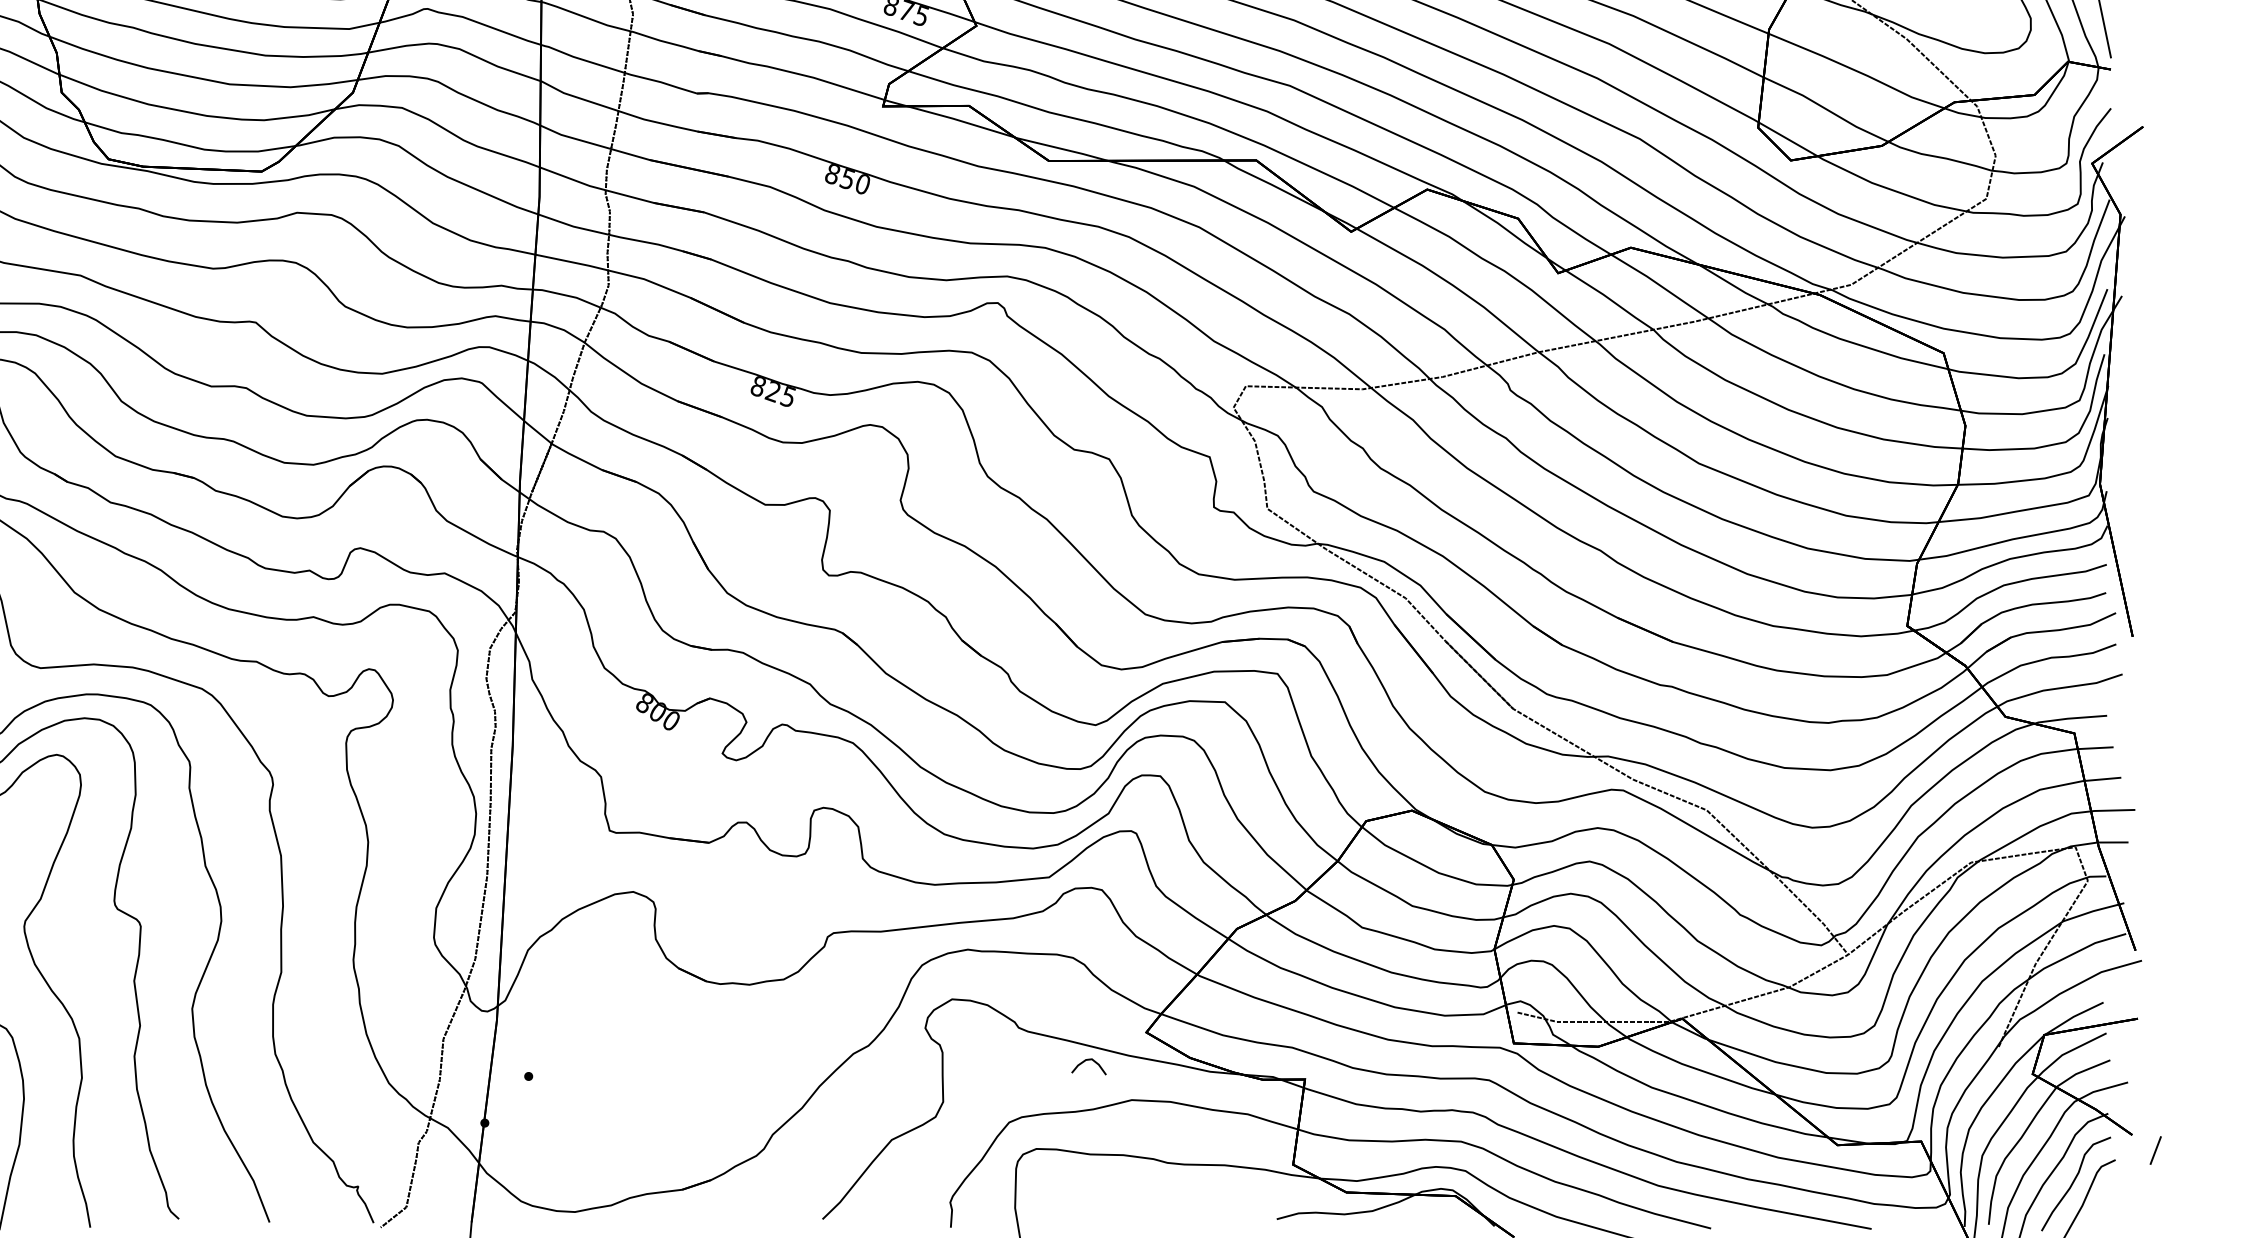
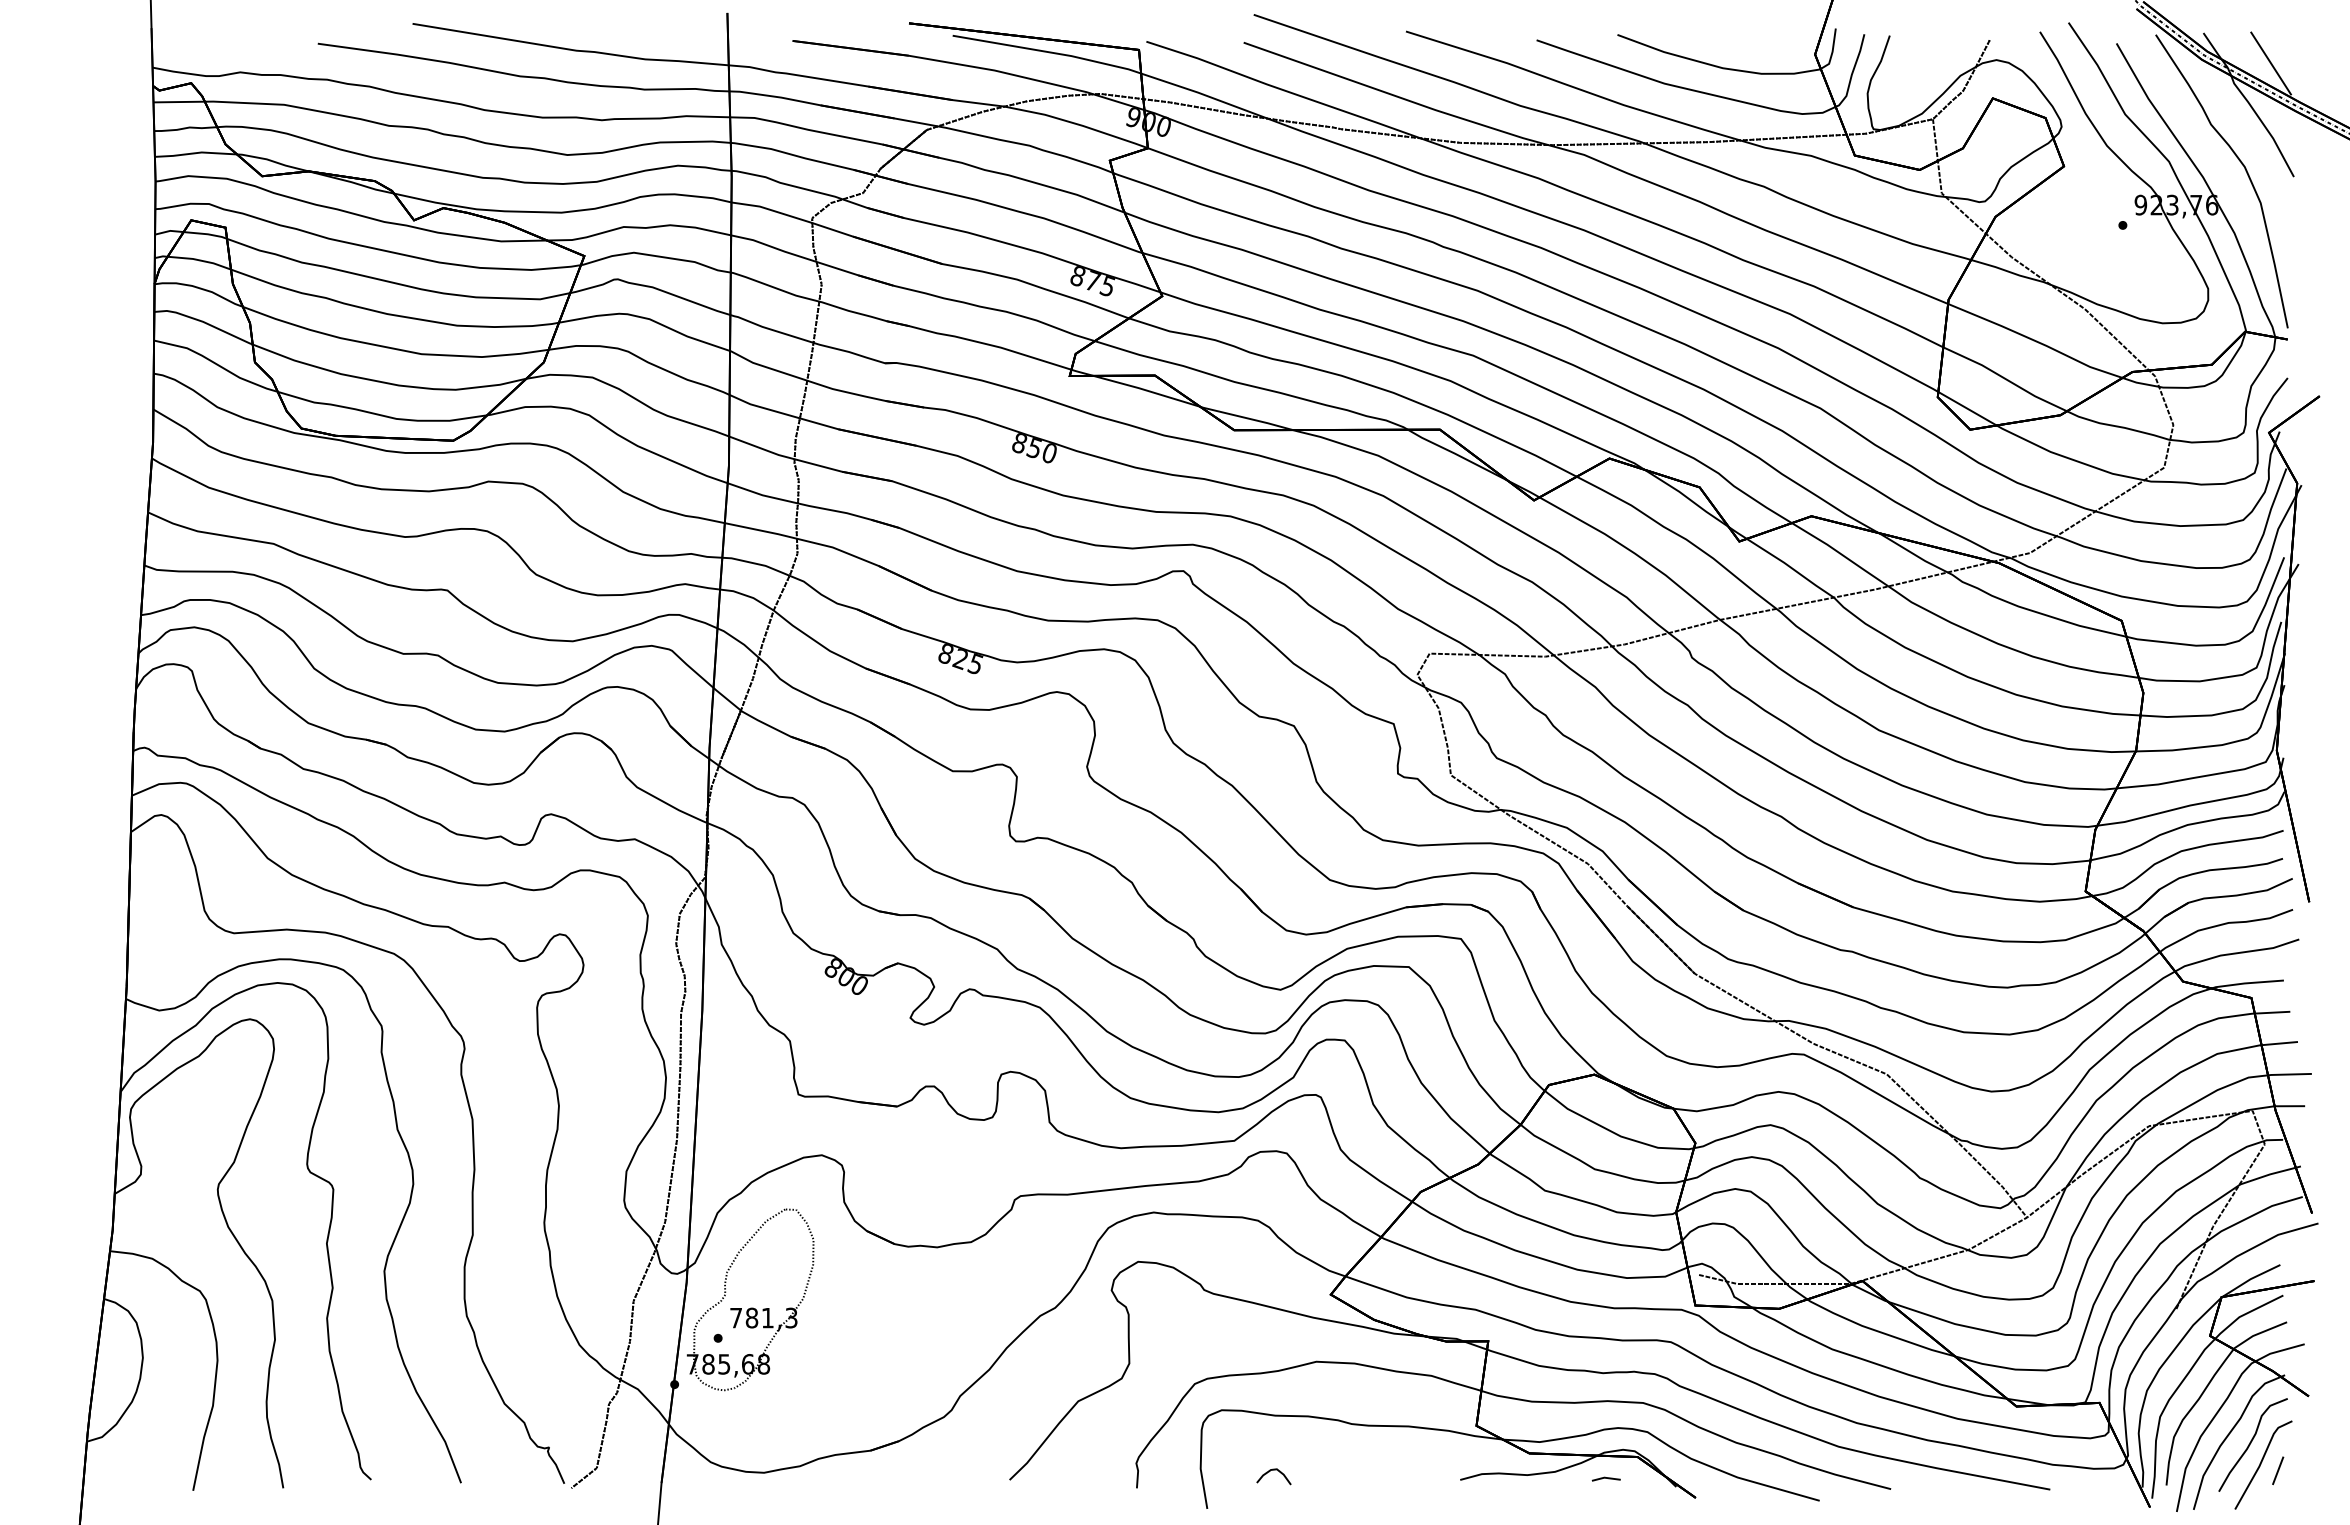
part: (561, 1045) -> (750, 1307), added
curve: (1084, 1062) -> (1269, 1472), moved
line: (2156, 1150) -> (2278, 1470), moved
line: (1423, 1217) -> (1605, 1478), added

